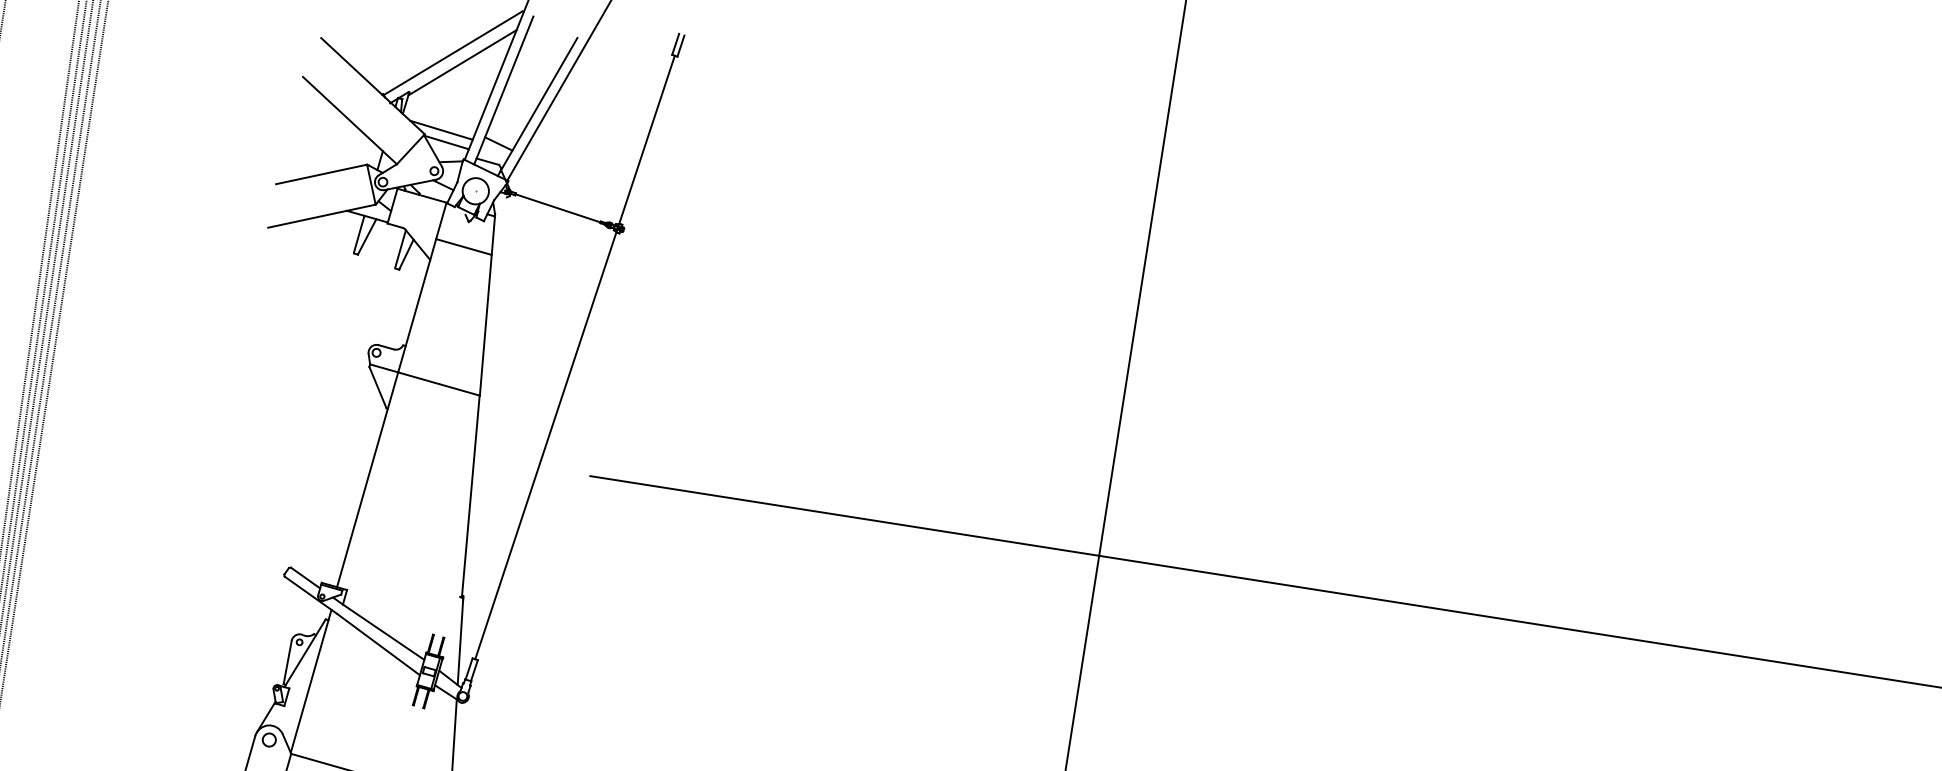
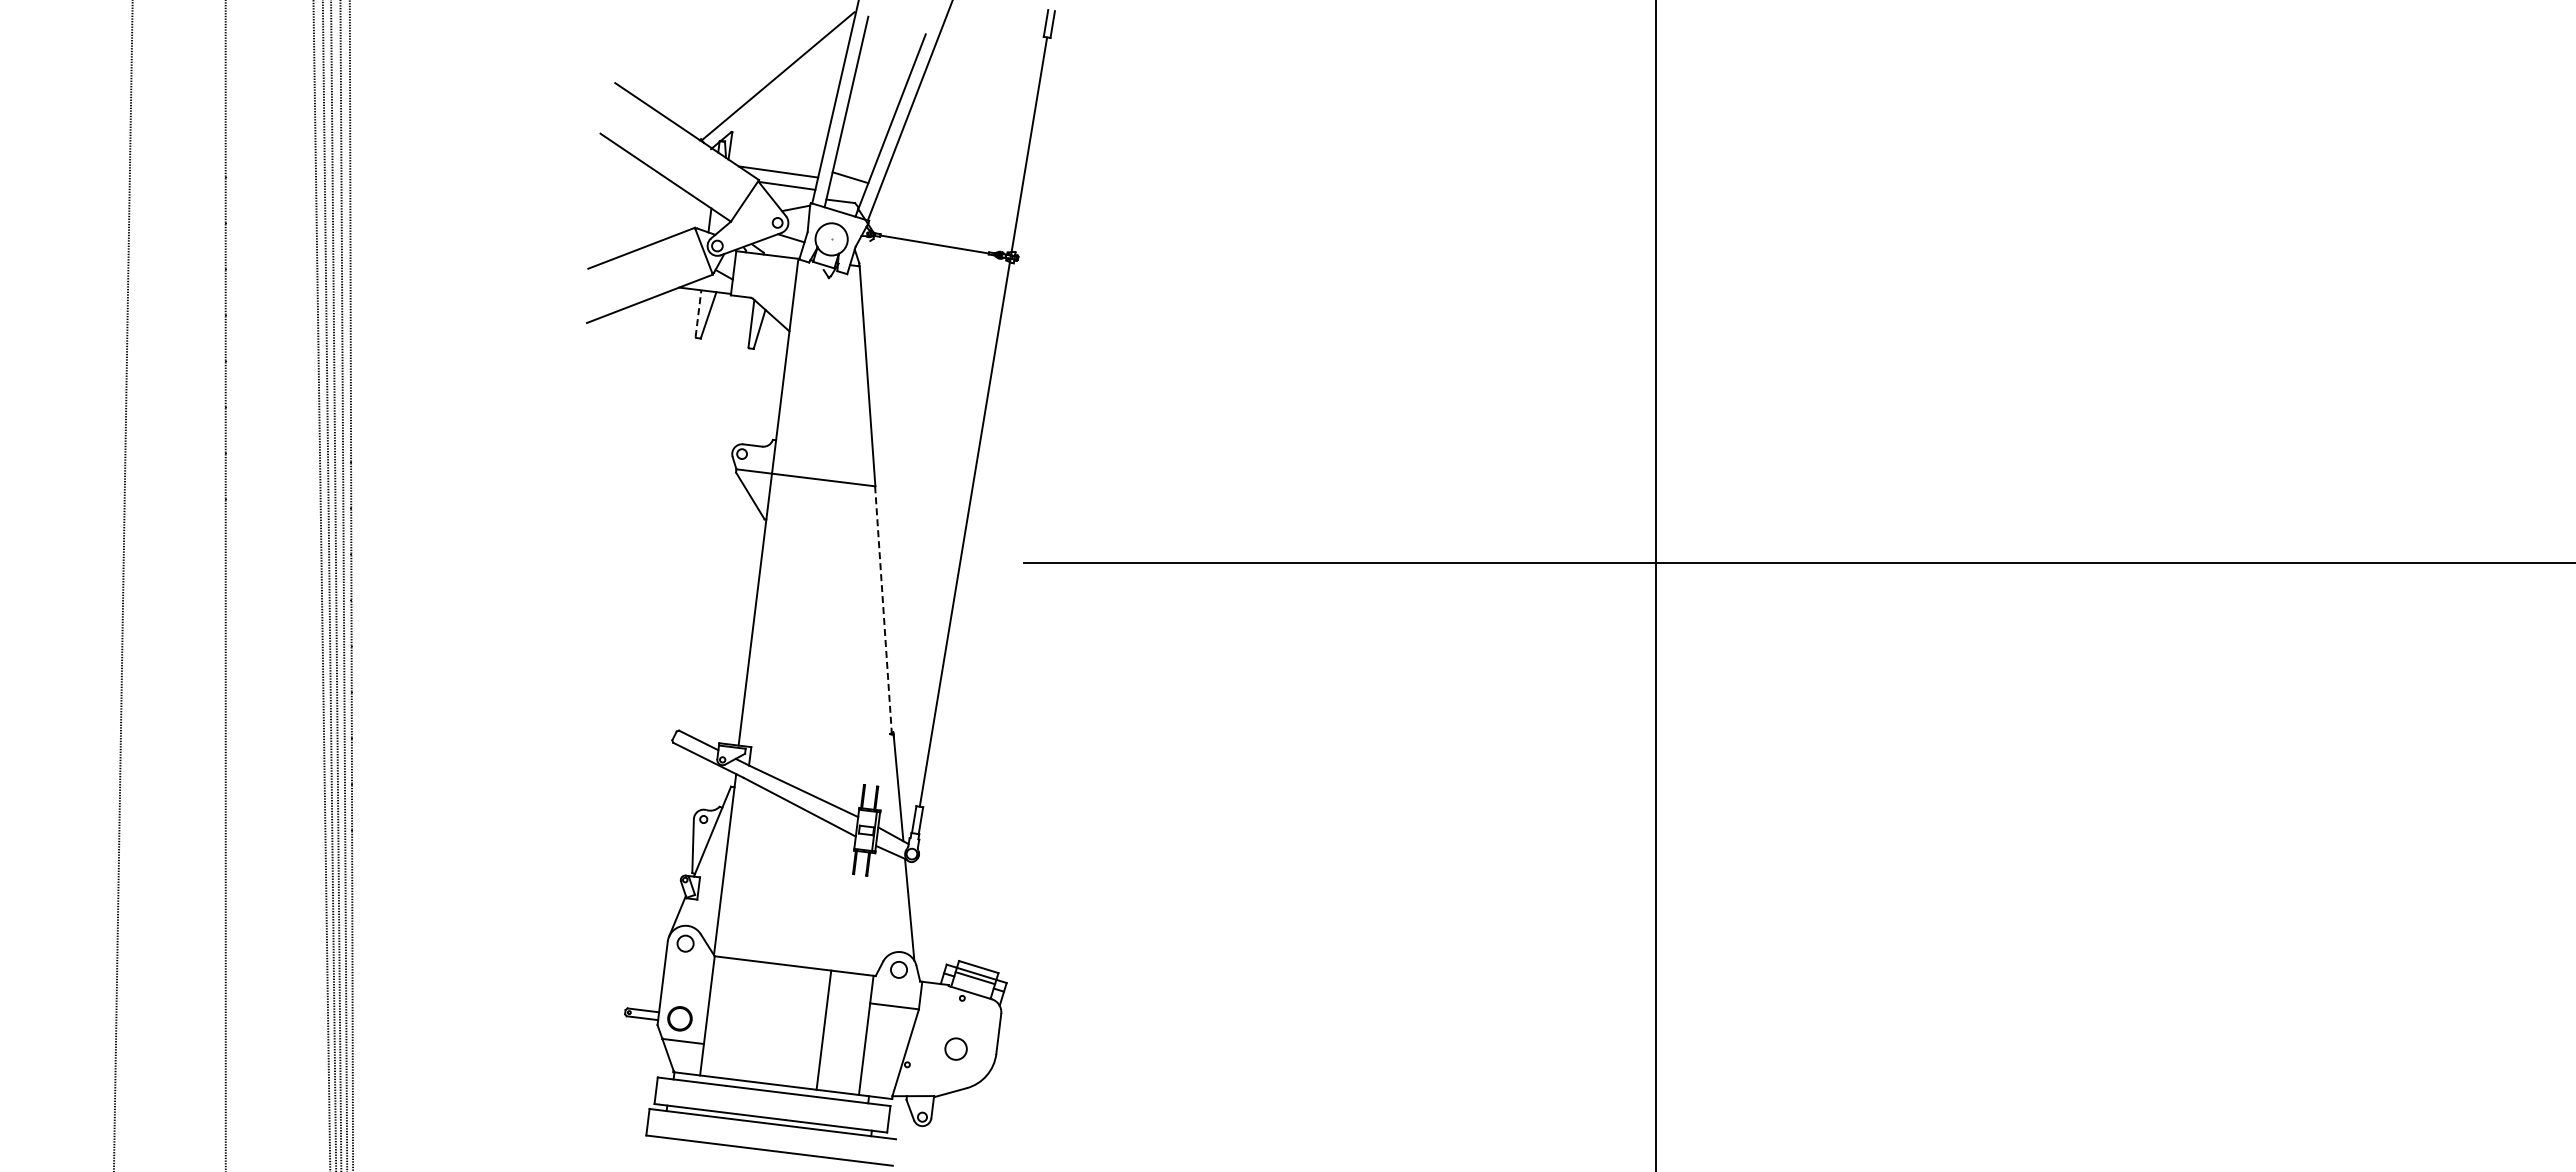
line: (462, 62) -> (790, 85), removed
line: (359, 234) -> (698, 313), solid -> dashed
line: (463, 246) -> (827, 308), removed
line: (470, 495) -> (883, 609), solid -> dashed

